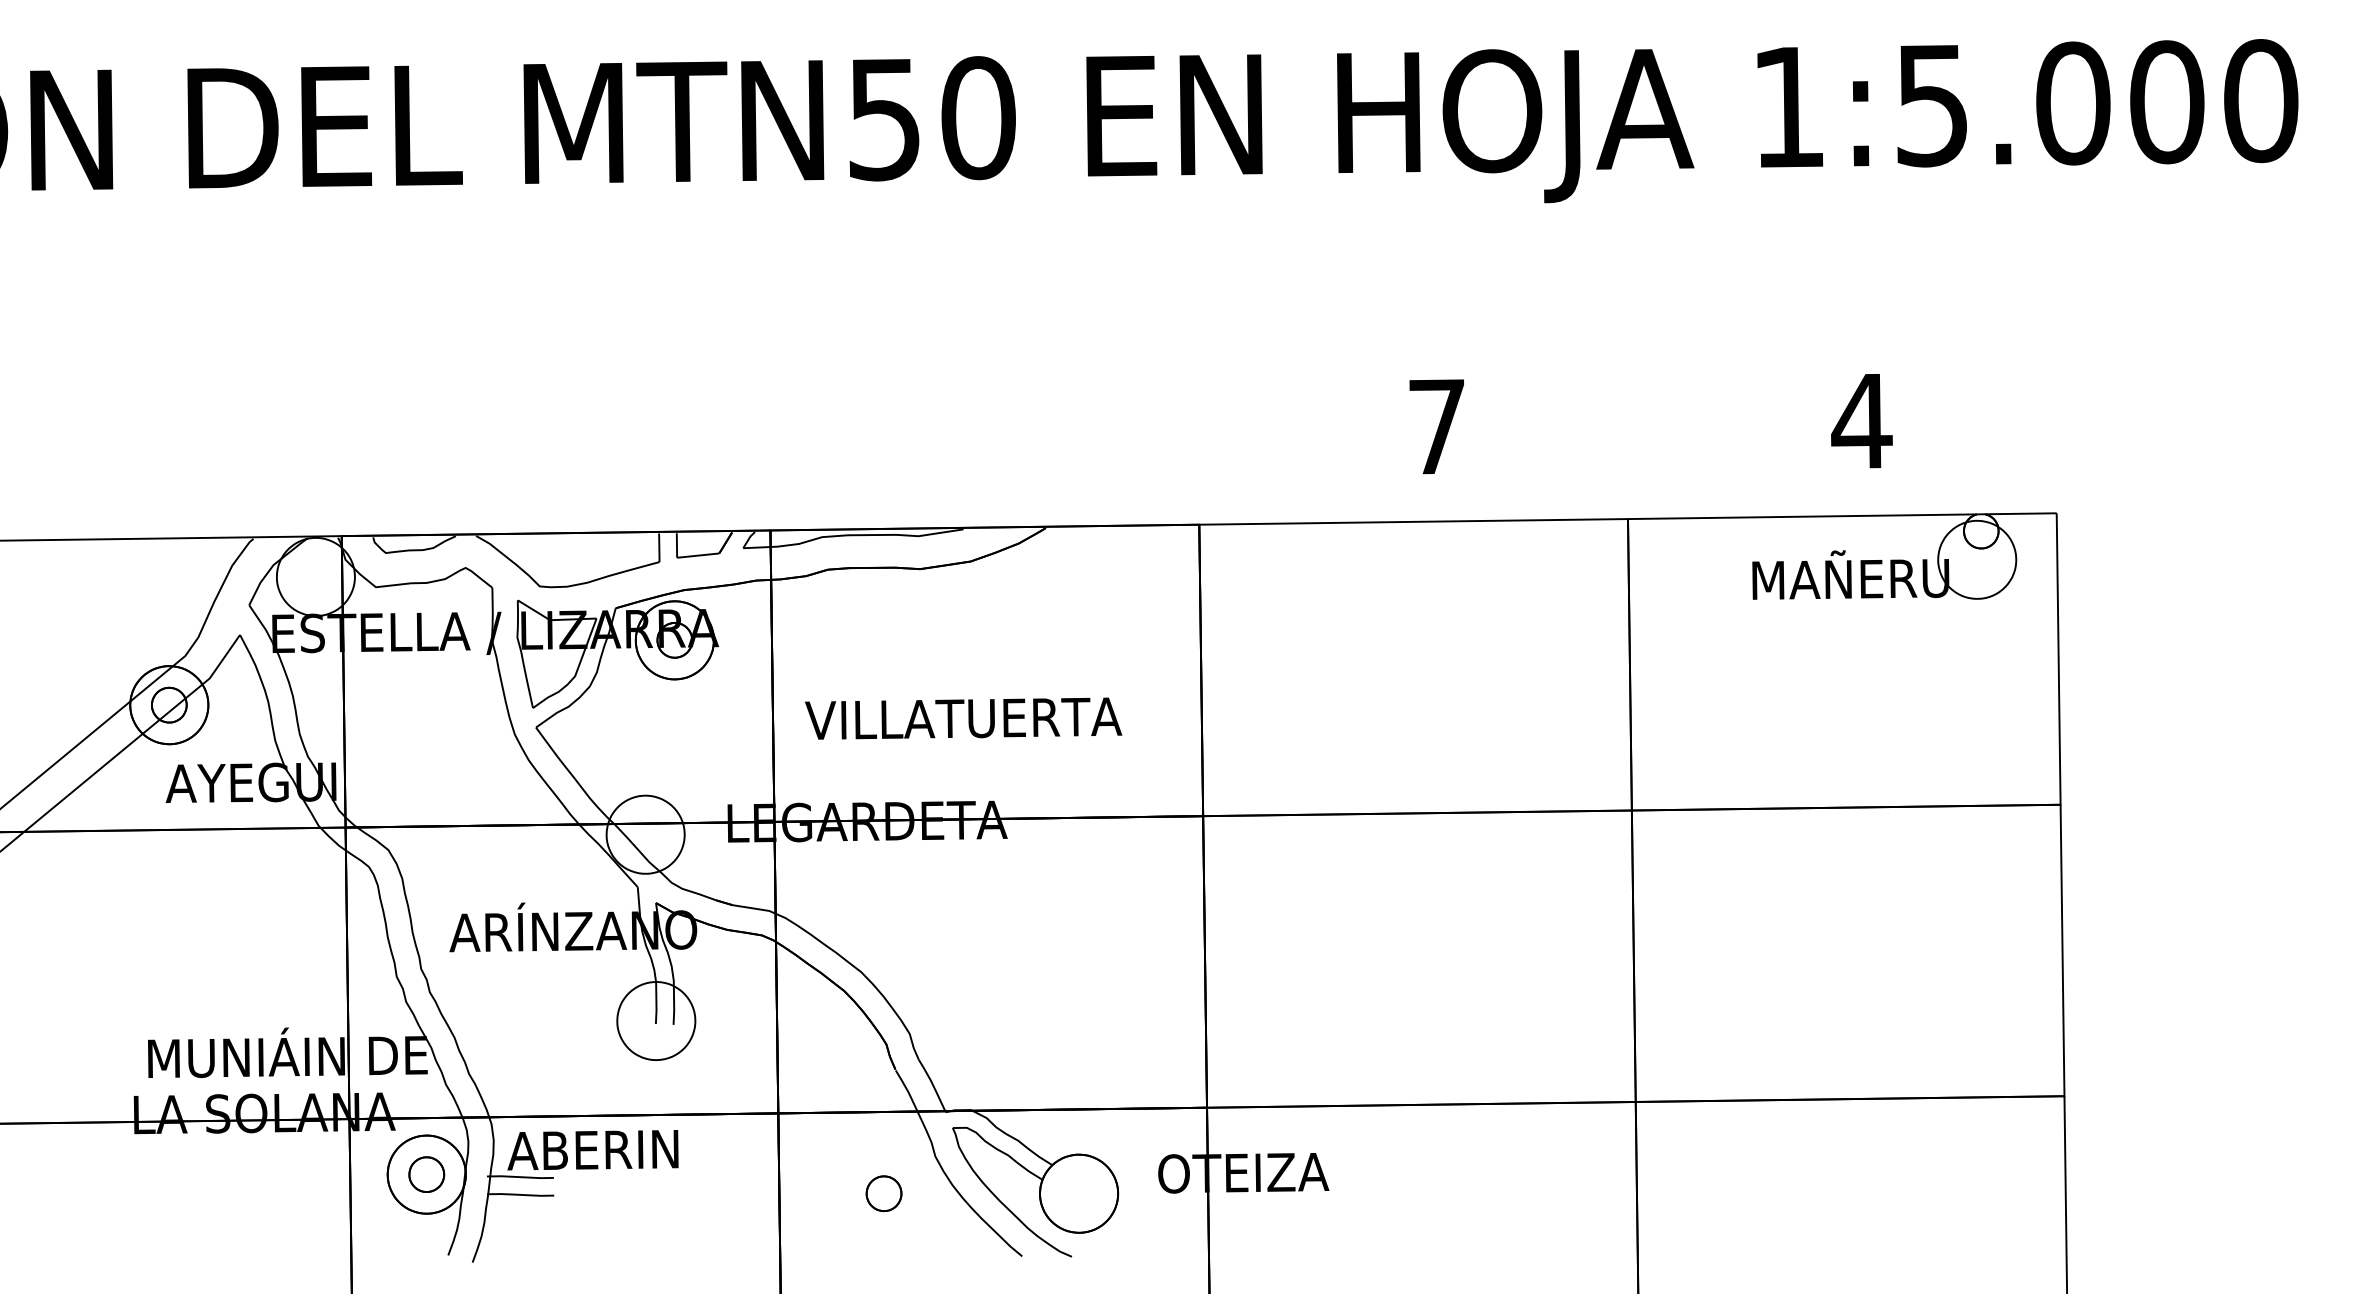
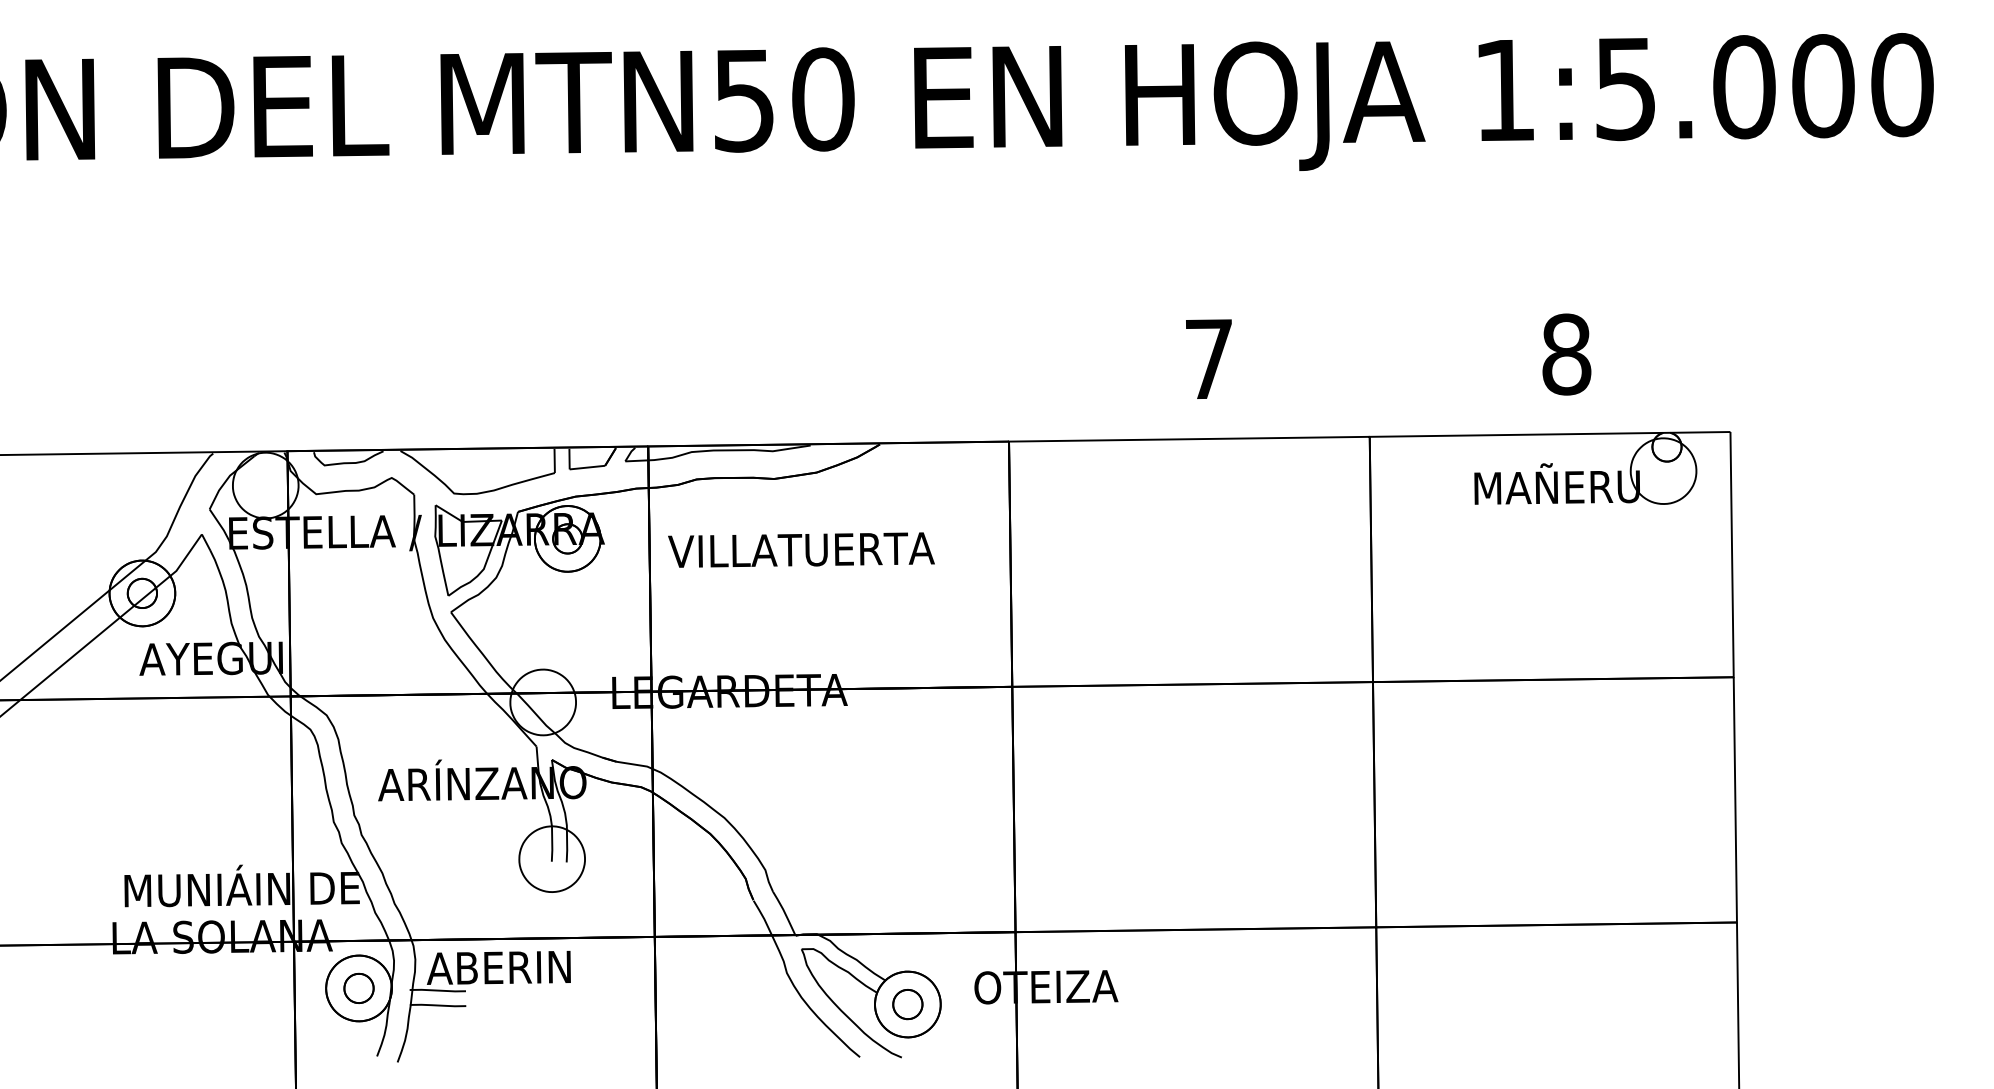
text: (1861, 421) -> (1566, 354), 4 -> 8
text: (963, 718) -> (801, 549), moved
part: (883, 1193) -> (907, 1004), moved

